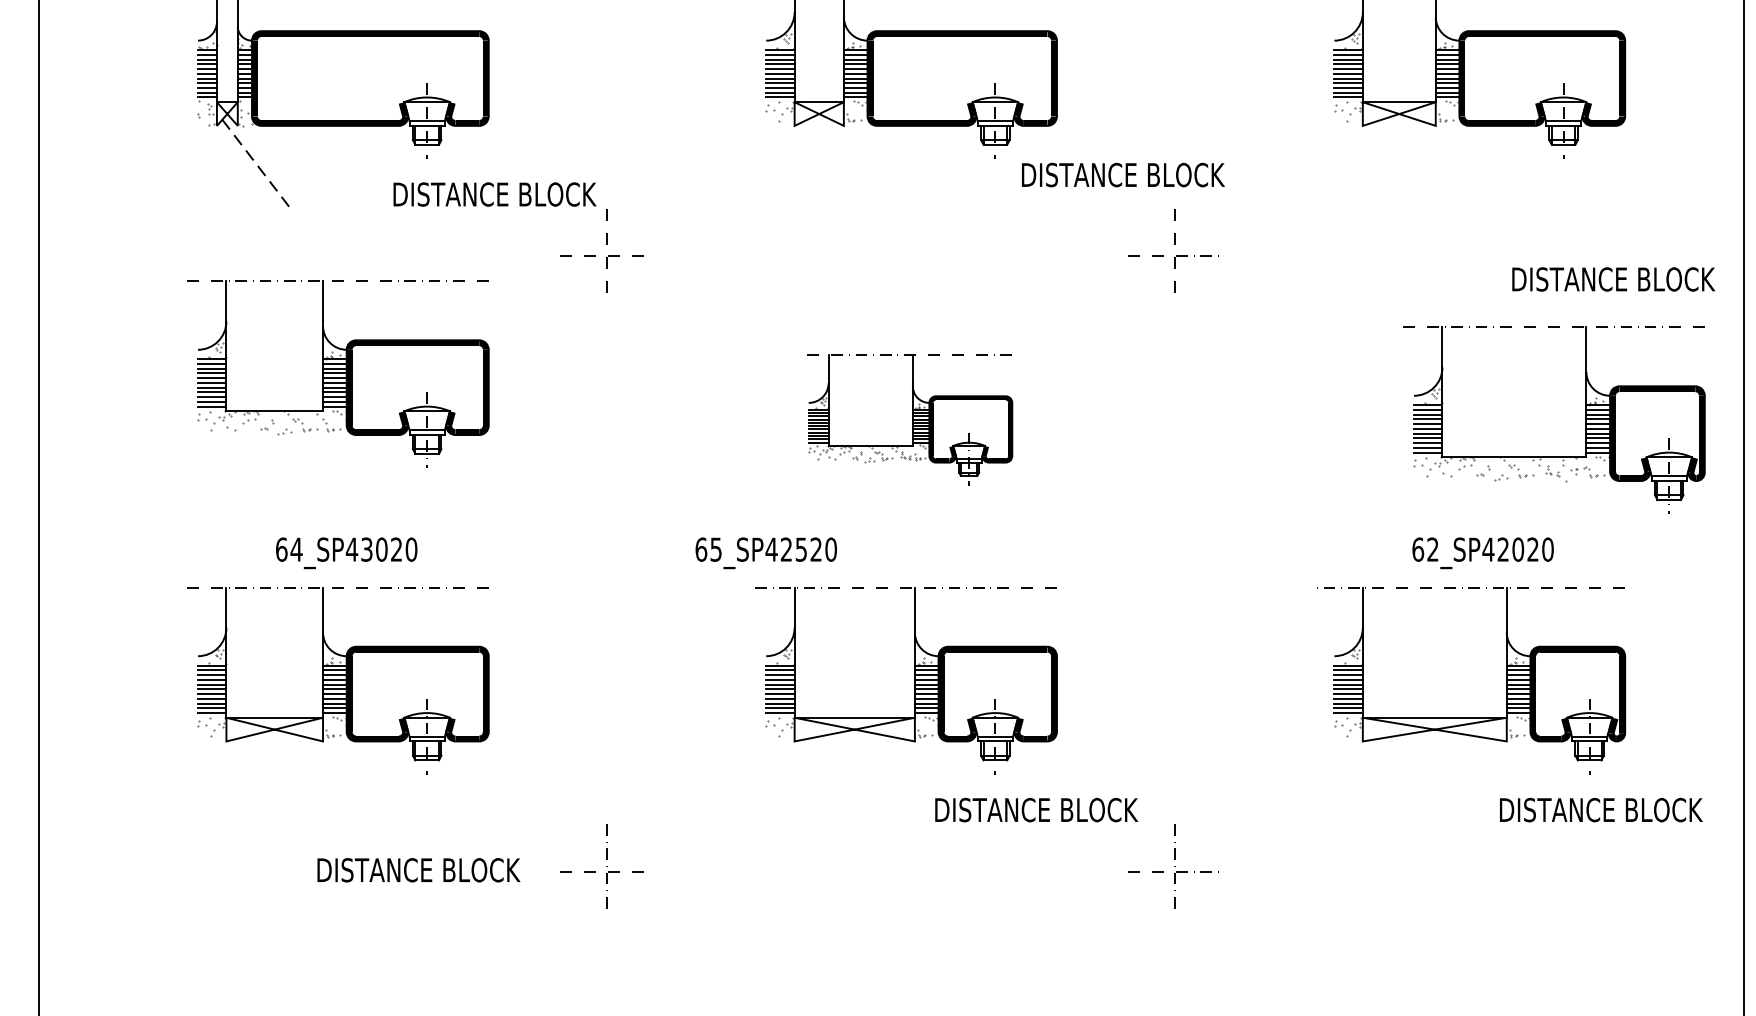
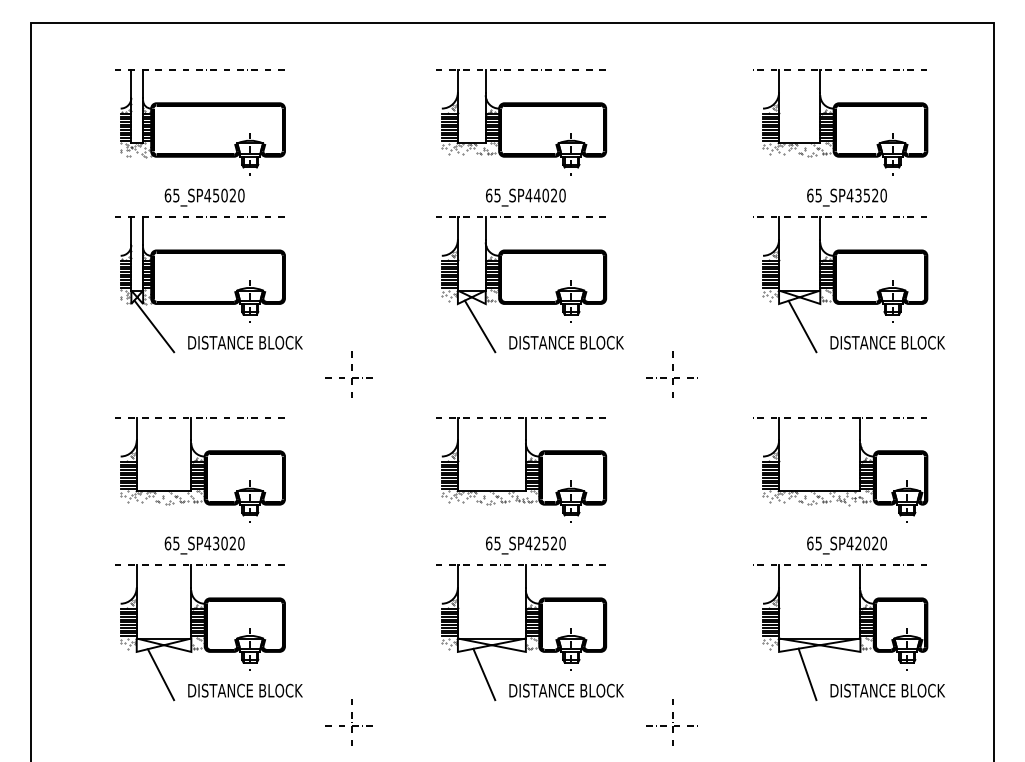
line: (257, 165) -> (154, 326), dashed -> solid
line: (832, 165) -> (479, 326), added
line: (1404, 165) -> (802, 326), added
text: (1122, 174) -> (566, 342), moved
text: (494, 194) -> (245, 342), moved
text: (1613, 278) -> (887, 342), moved
part: (339, 372) -> (200, 469), moved
part: (907, 418) -> (521, 469), size x1.43
part: (1584, 418) -> (859, 469), moved
text: (295, 549) -> (175, 543), 64_SP43020 -> 65_SP43020
text: (1432, 549) -> (818, 543), 62_SP42020 -> 65_SP42020
text: (765, 553) -> (525, 545), moved
line: (268, 781) -> (160, 674), added
line: (841, 781) -> (484, 674), added
line: (1413, 781) -> (807, 674), added
text: (1036, 809) -> (566, 690), moved
text: (1600, 809) -> (887, 690), moved
text: (418, 869) -> (245, 690), moved

